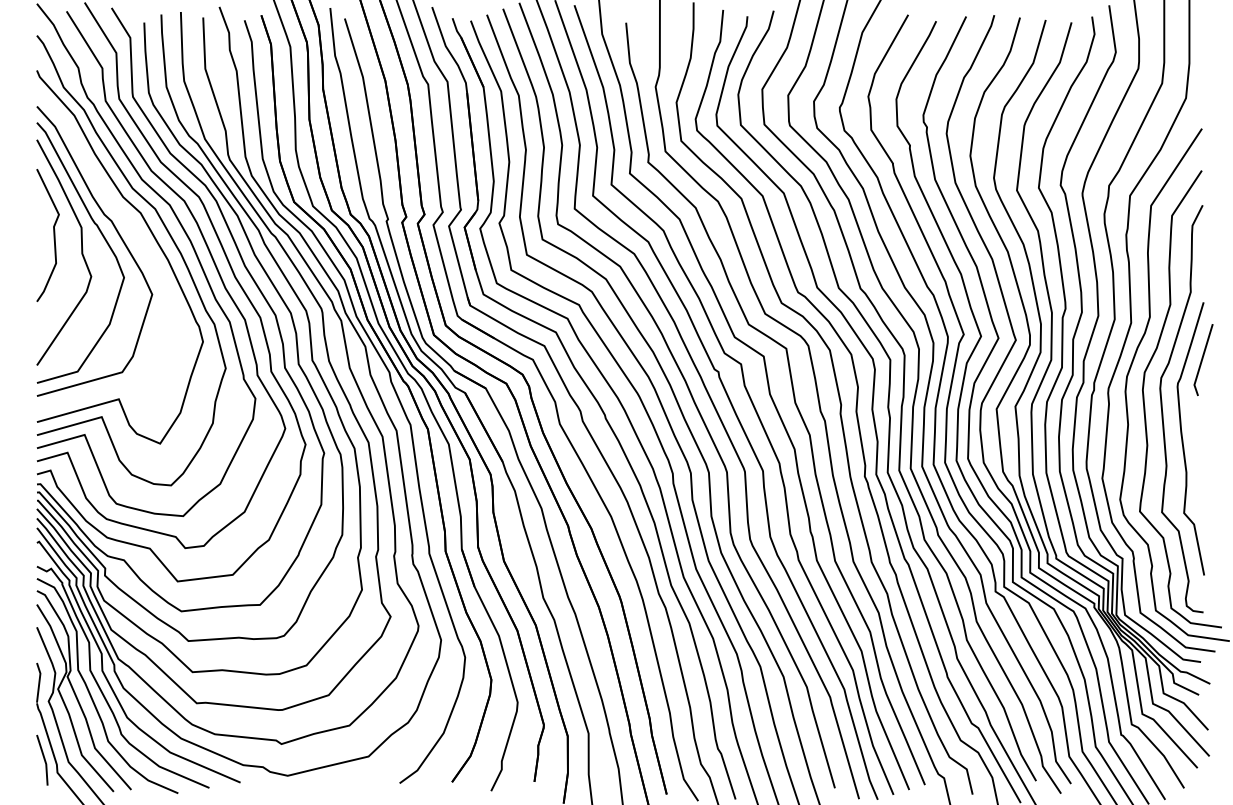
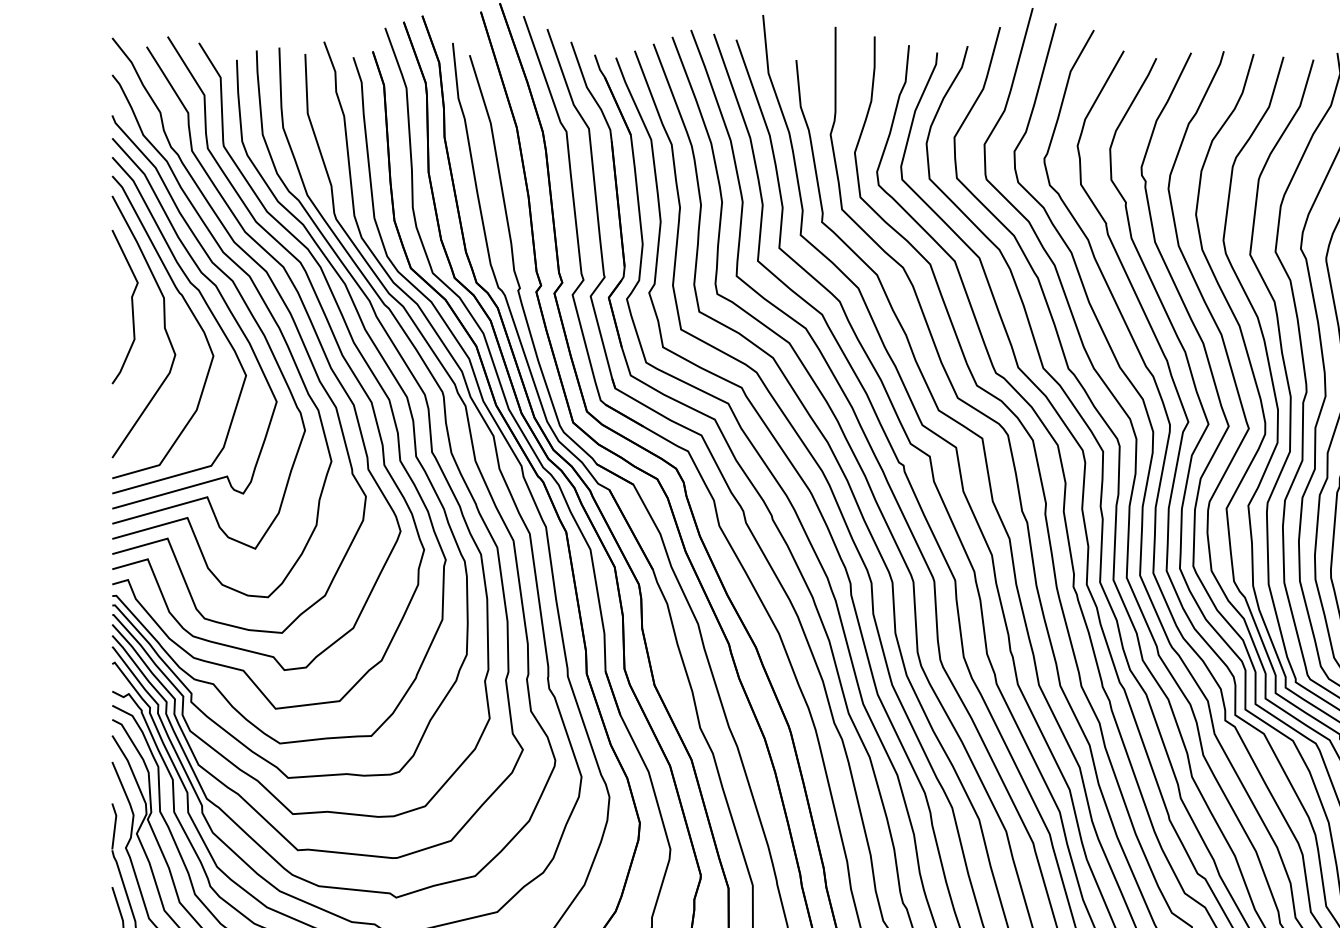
curve: (133, 232) -> (224, 303), added

